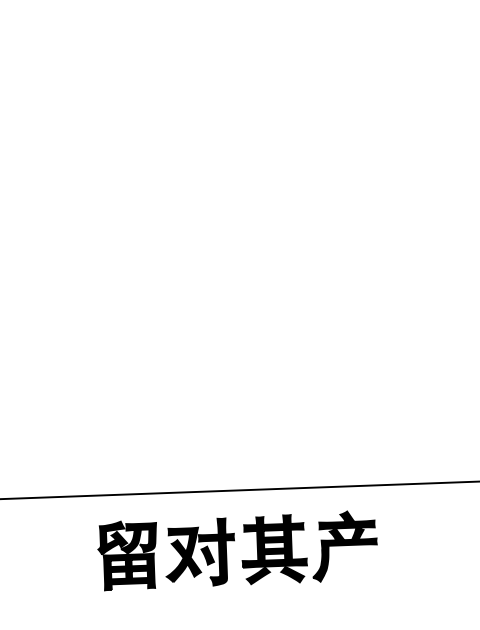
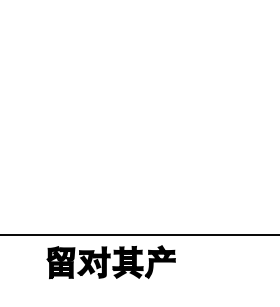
part: (236, 551) -> (110, 262), moved

